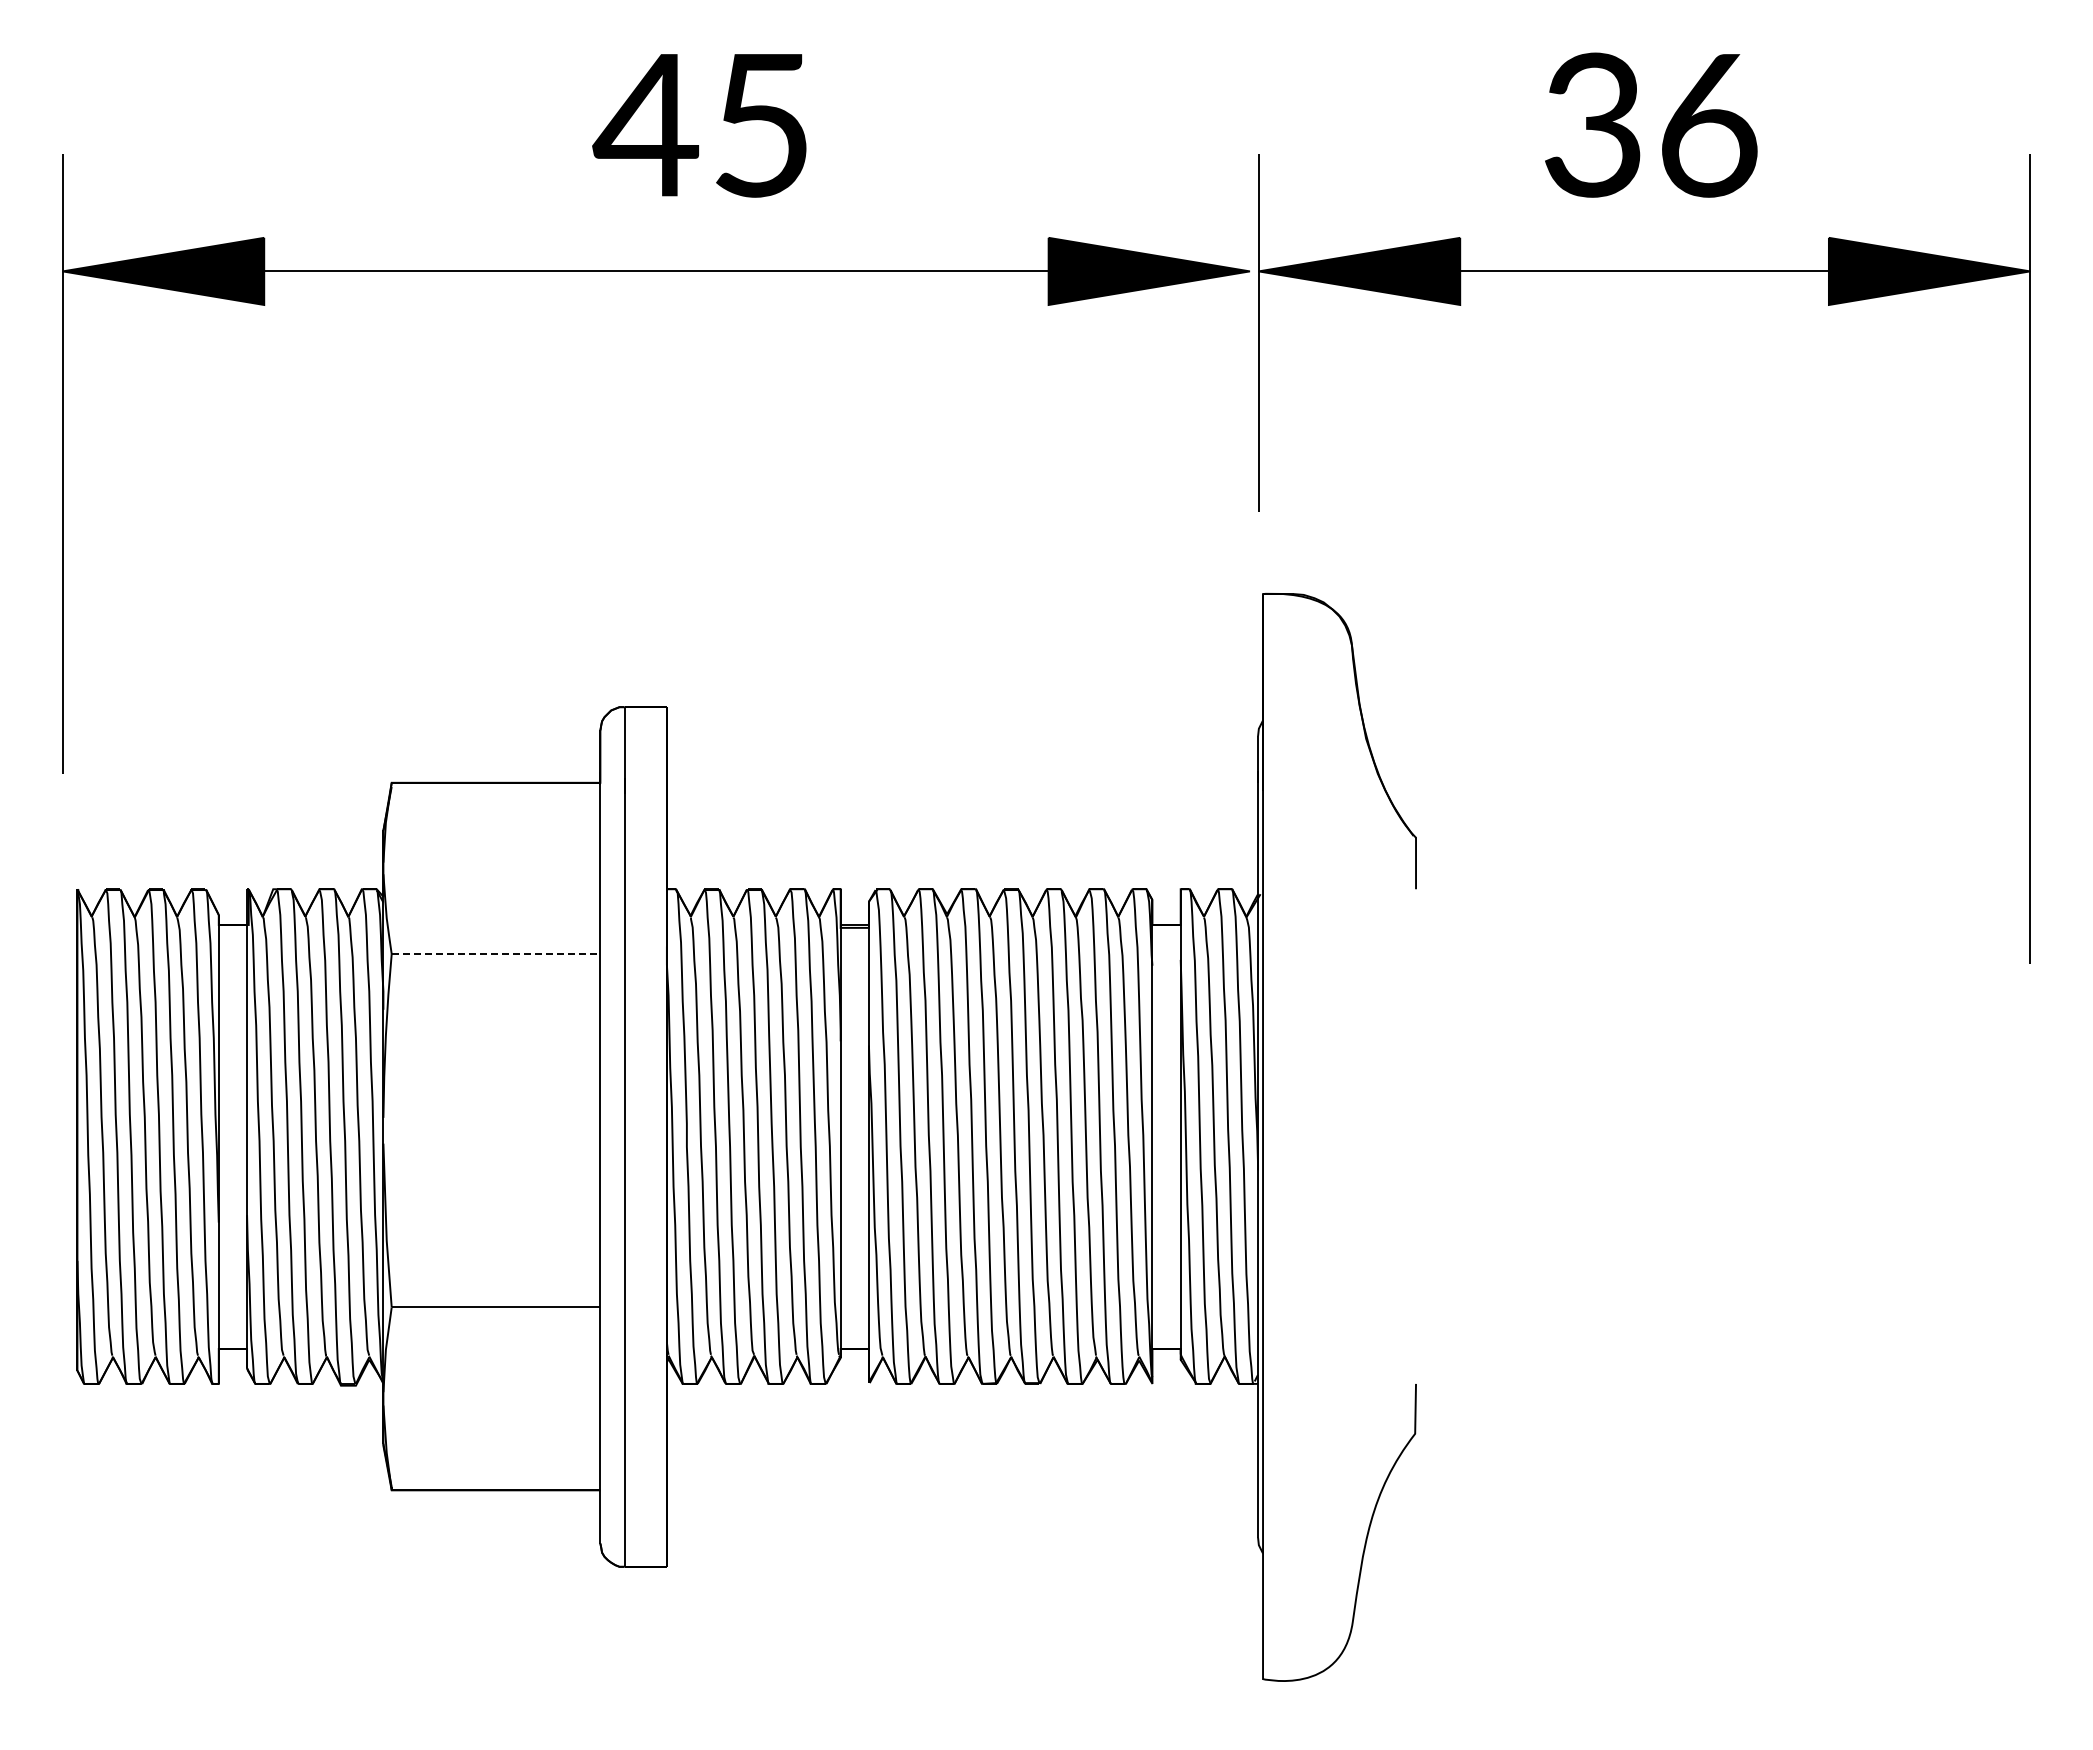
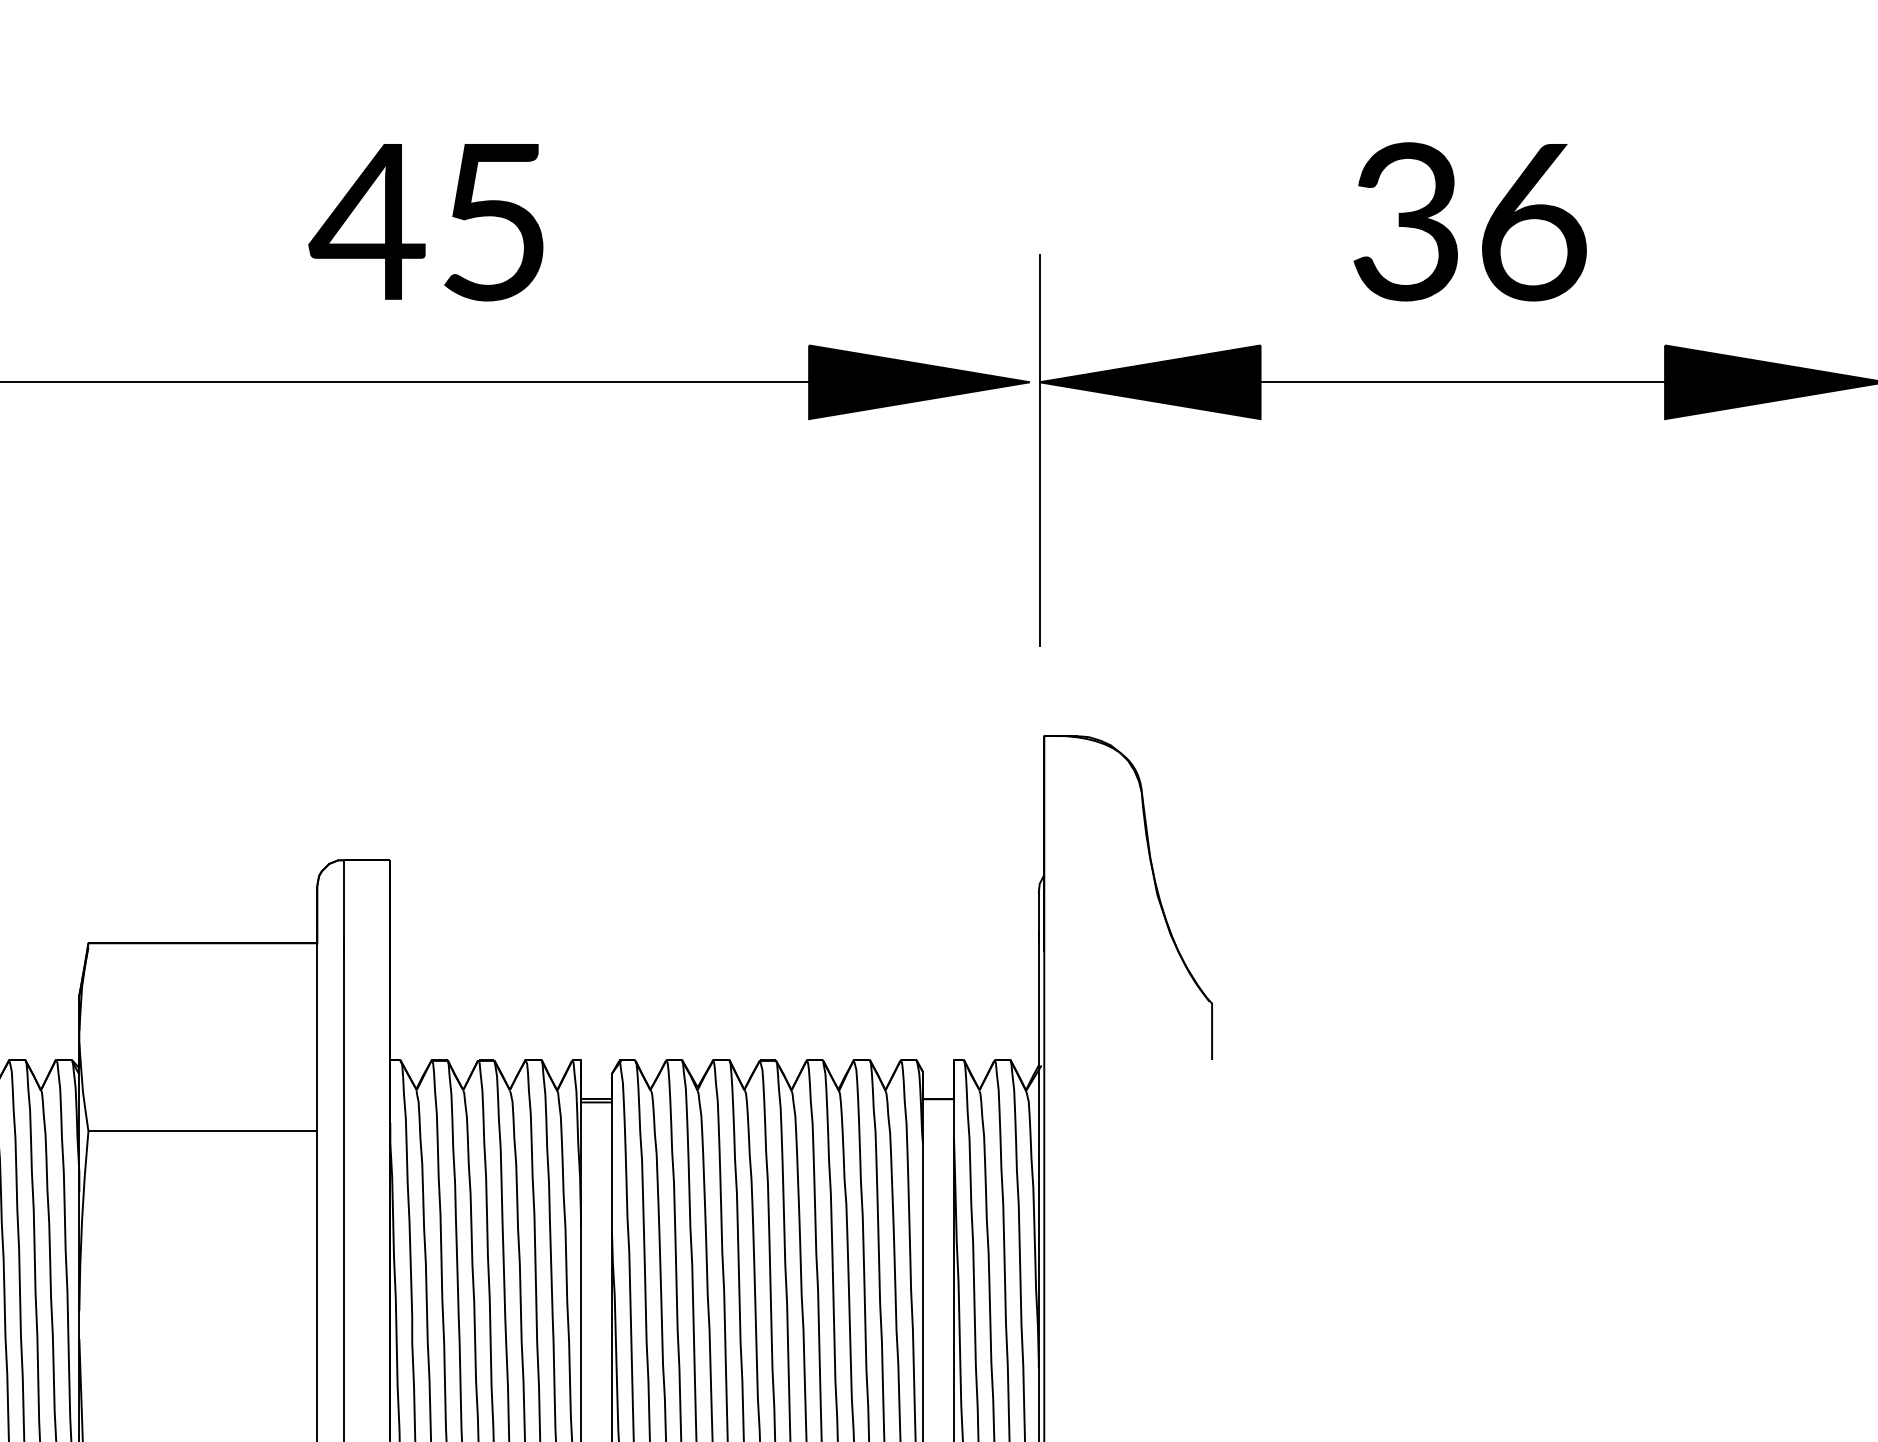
line: (496, 954) -> (203, 1131), dashed -> solid

